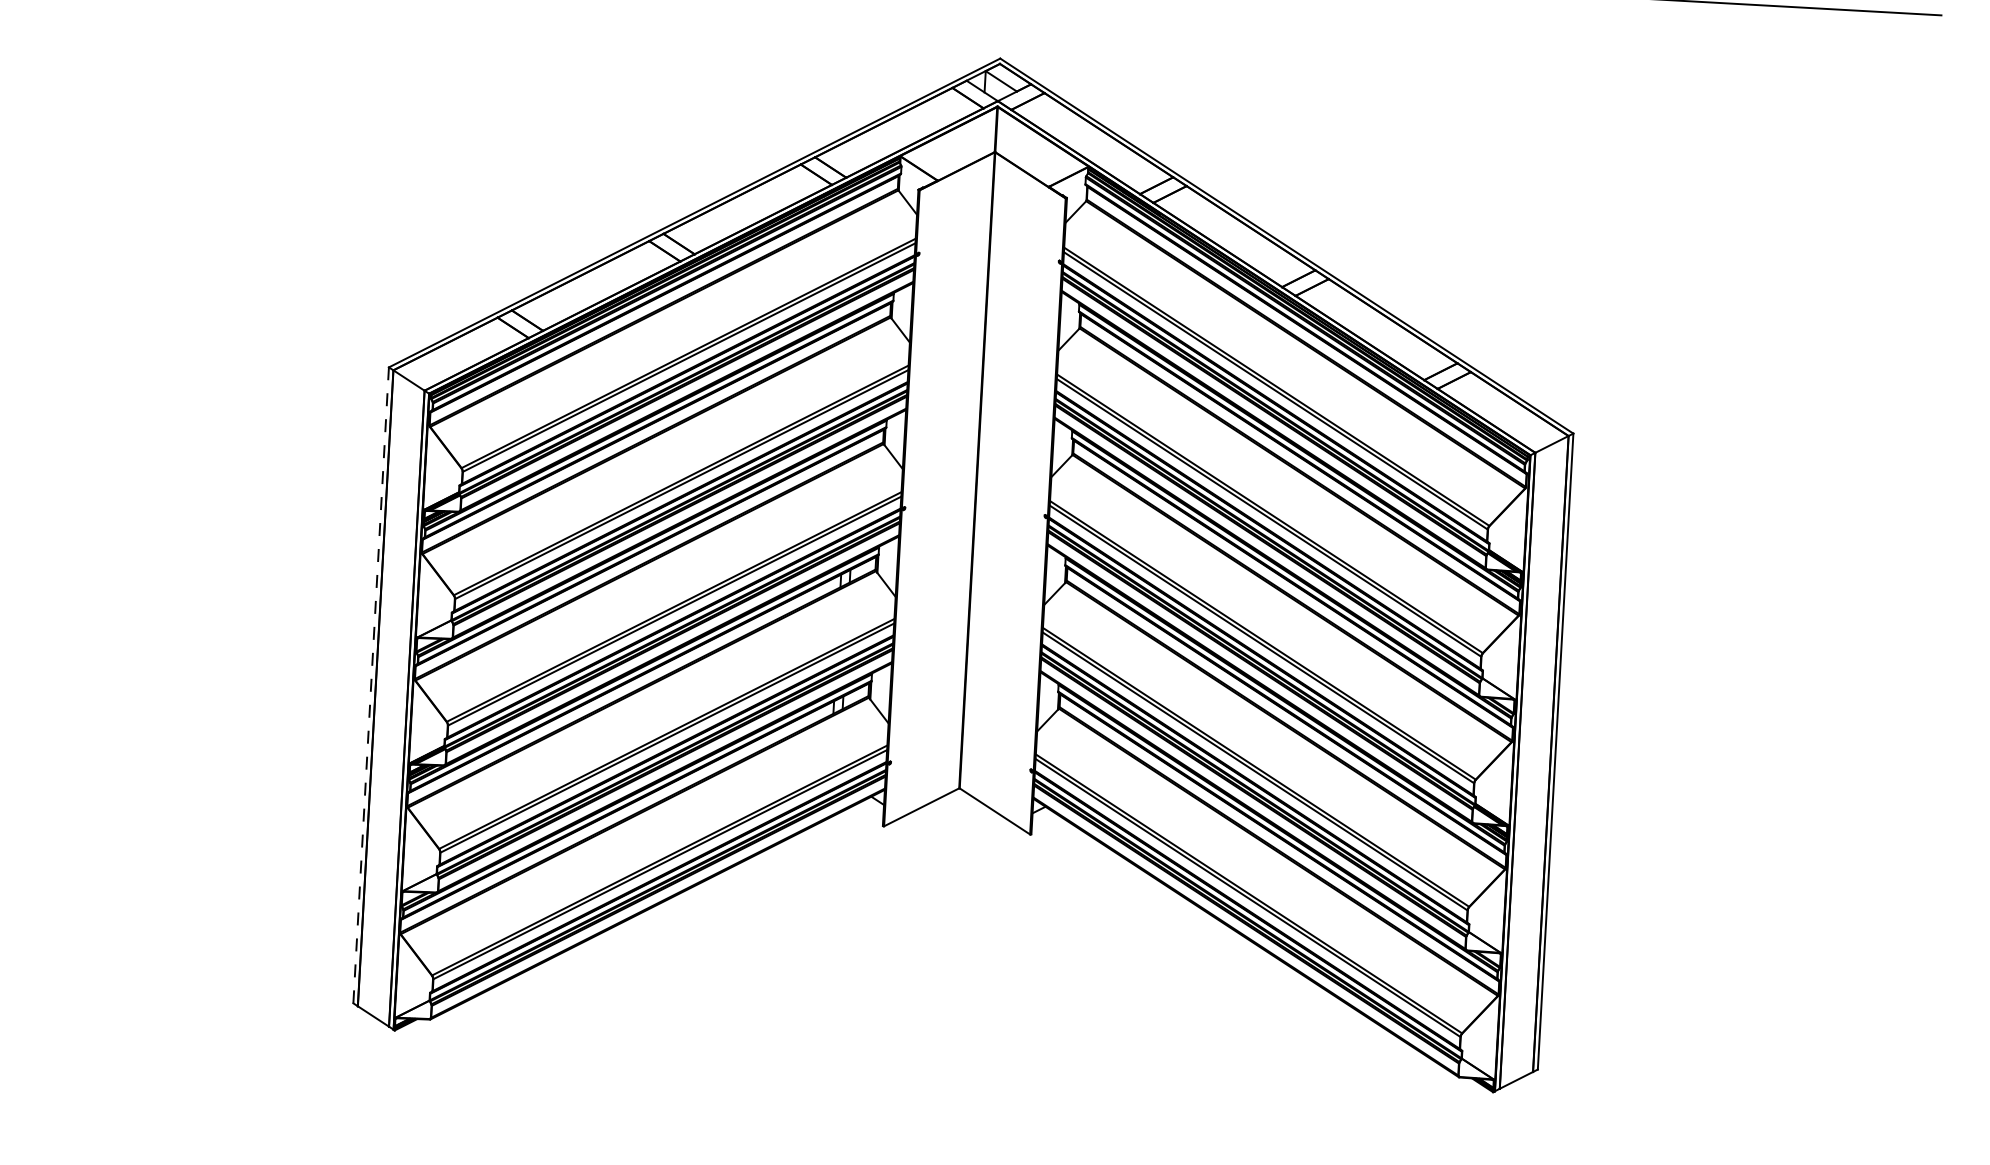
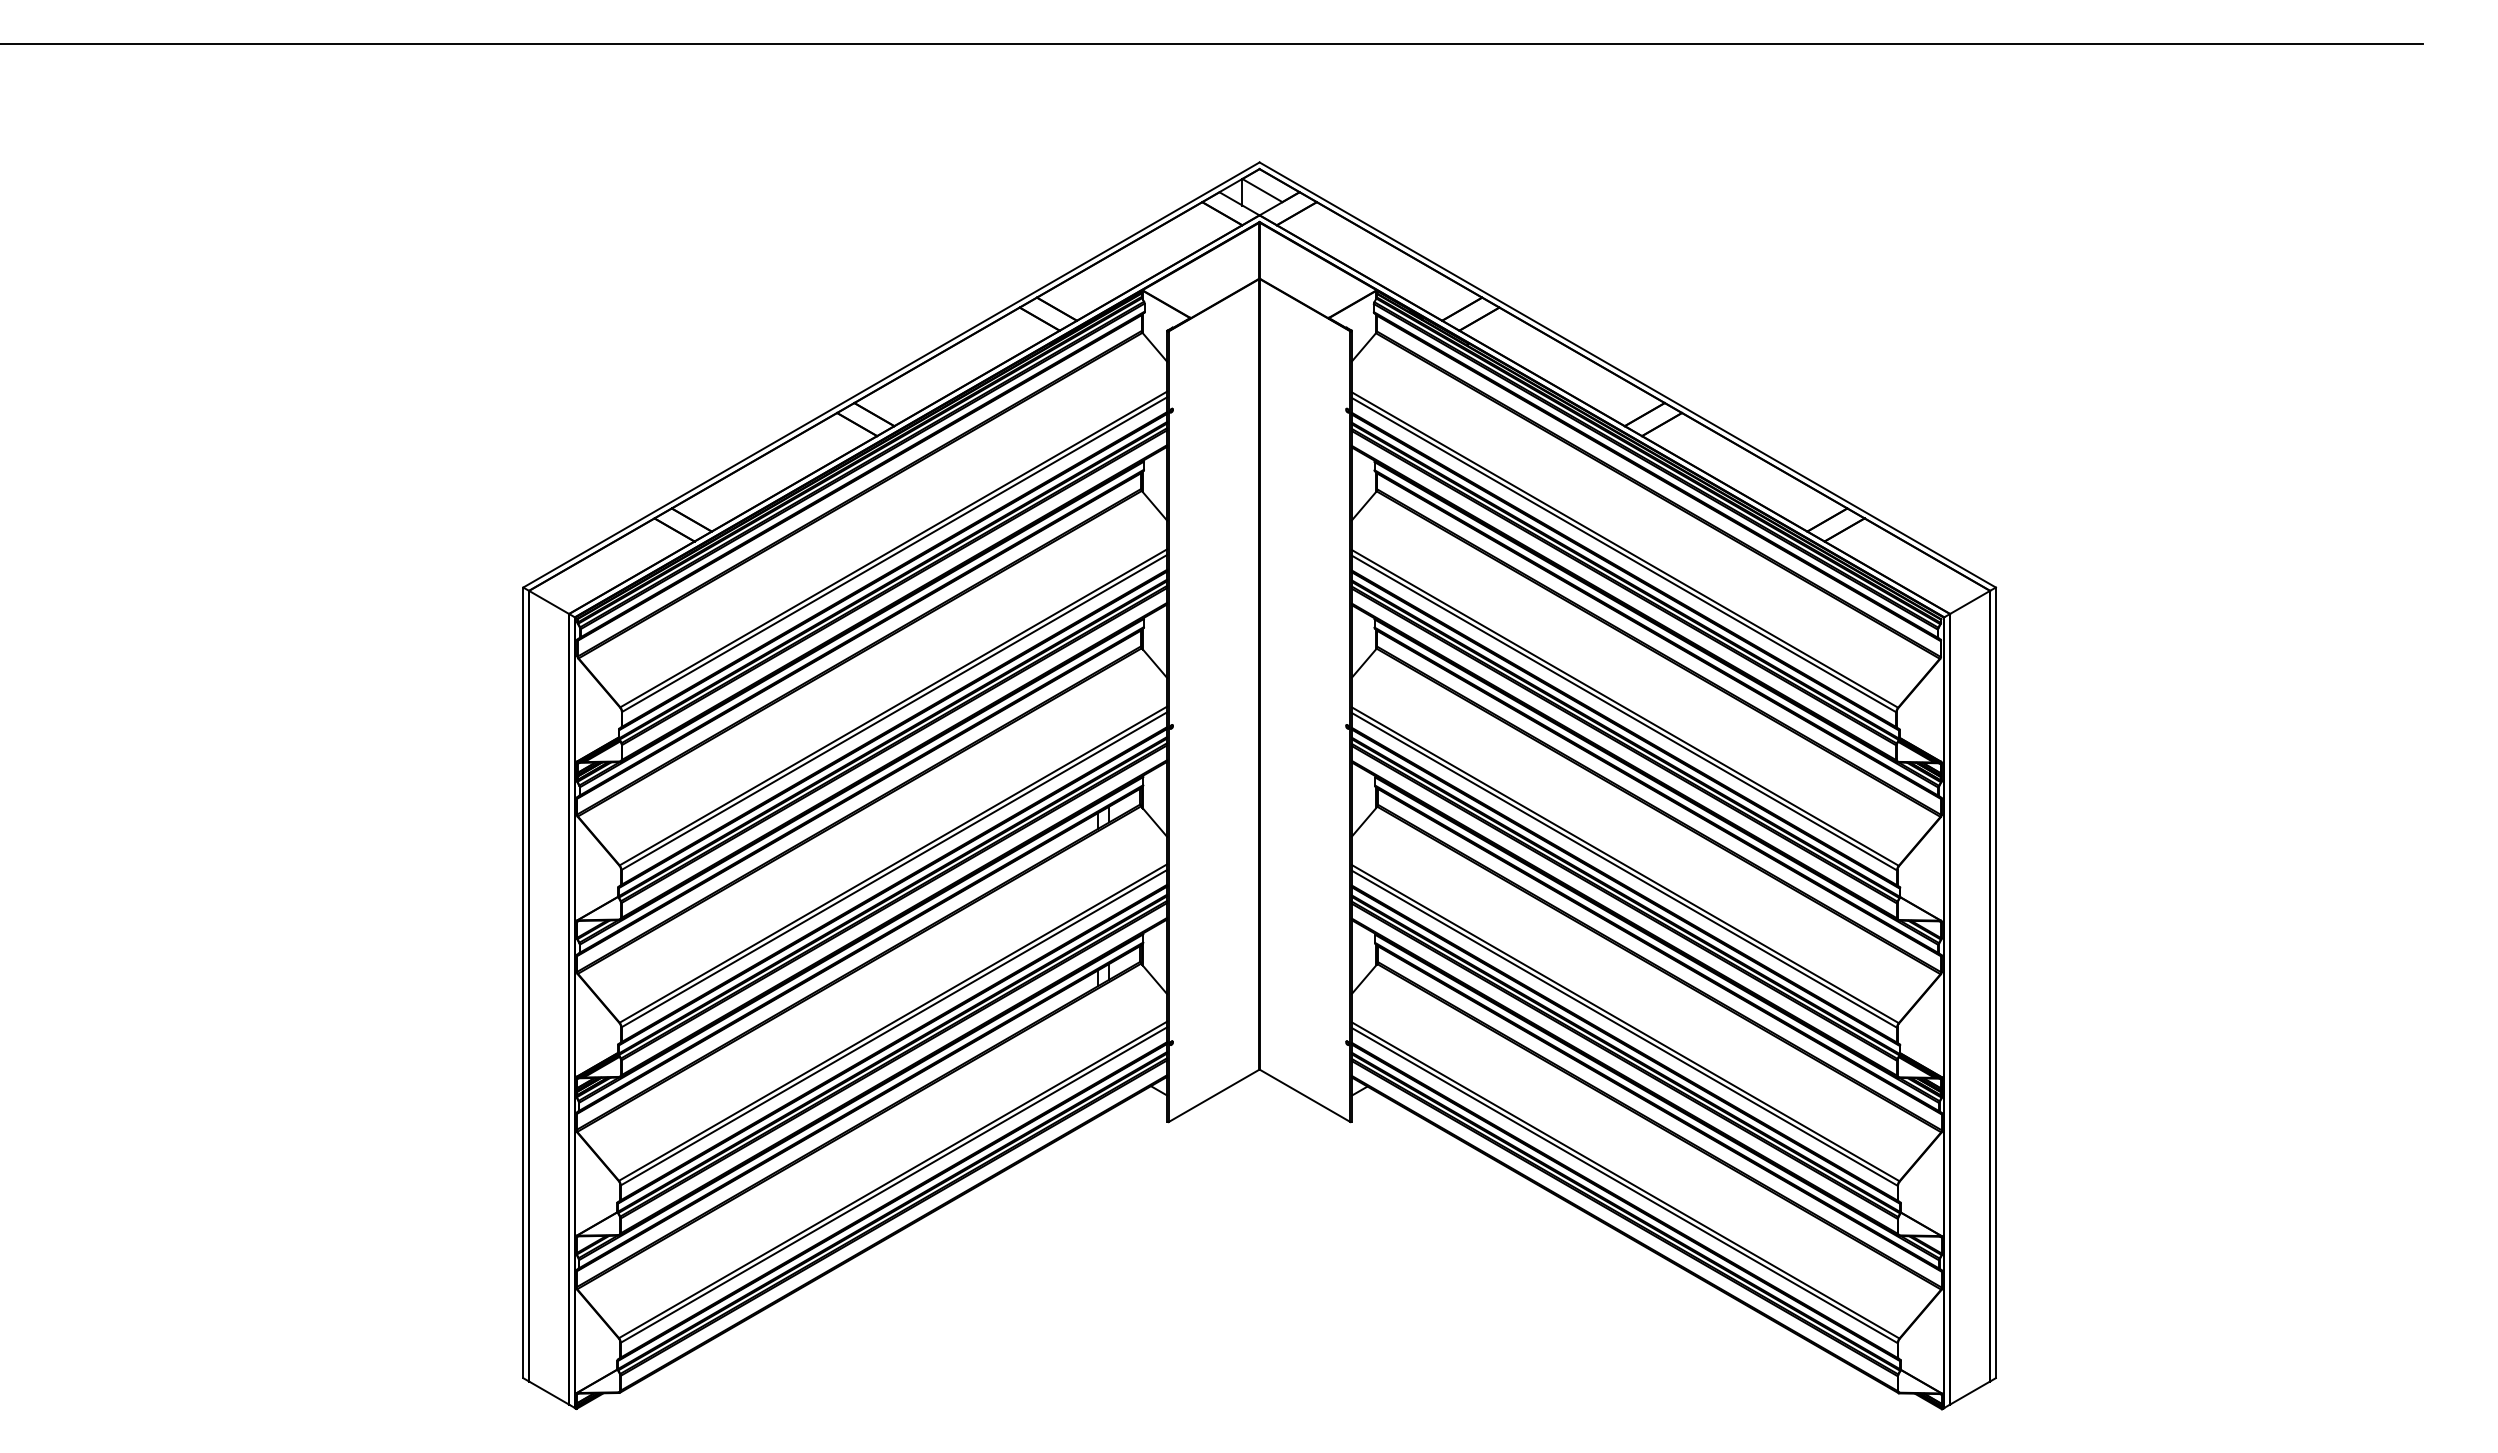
line: (371, 685) -> (523, 982), dashed -> solid

